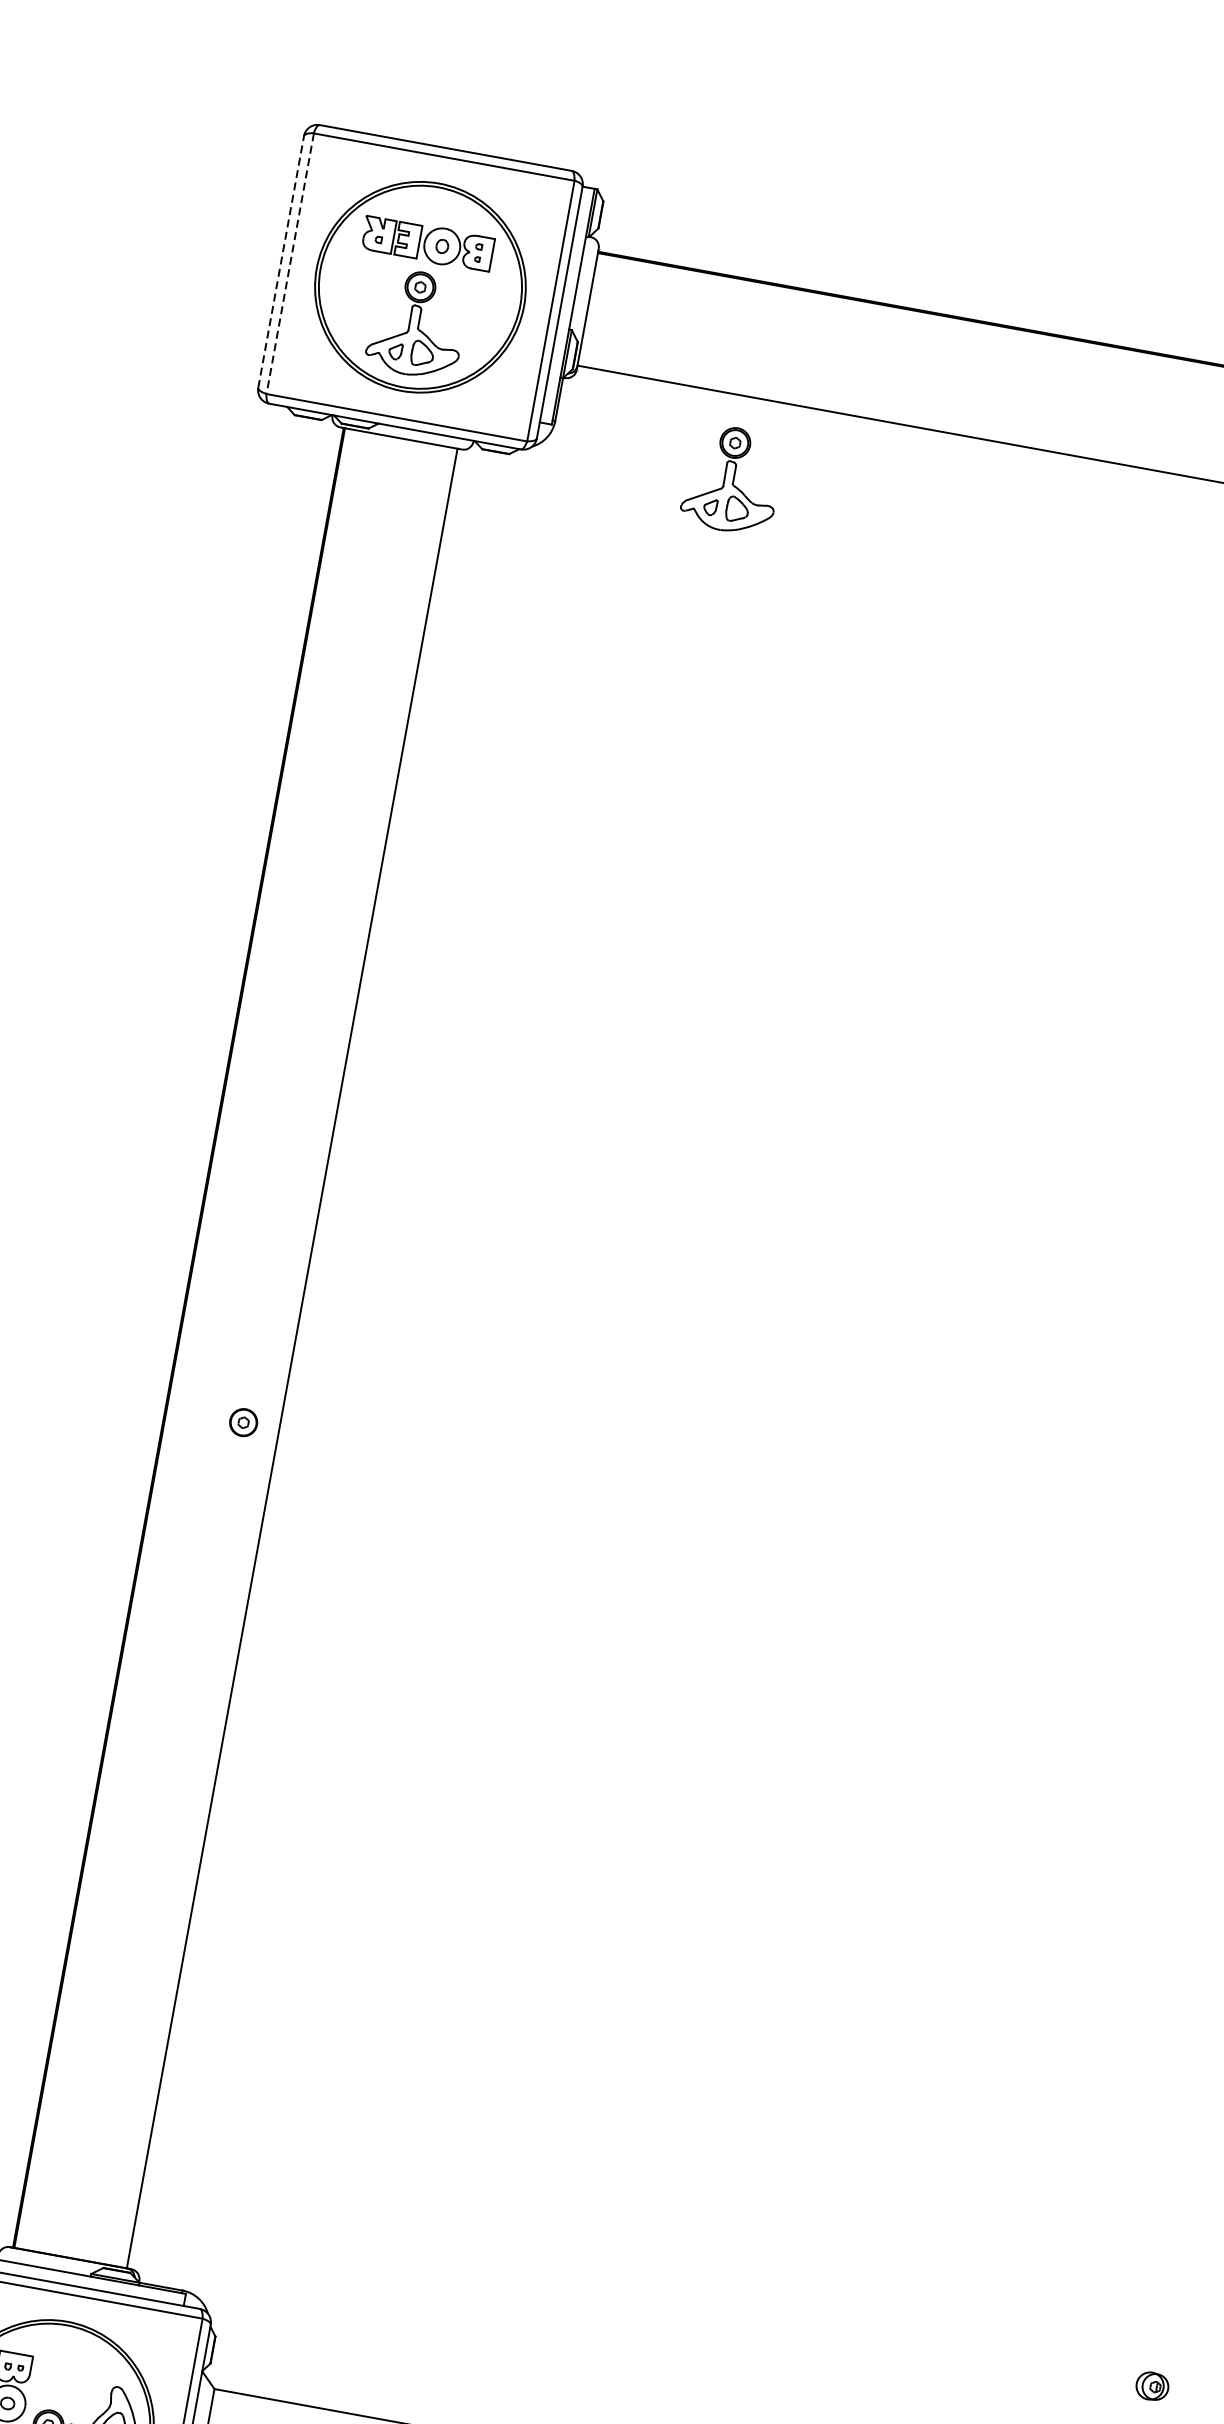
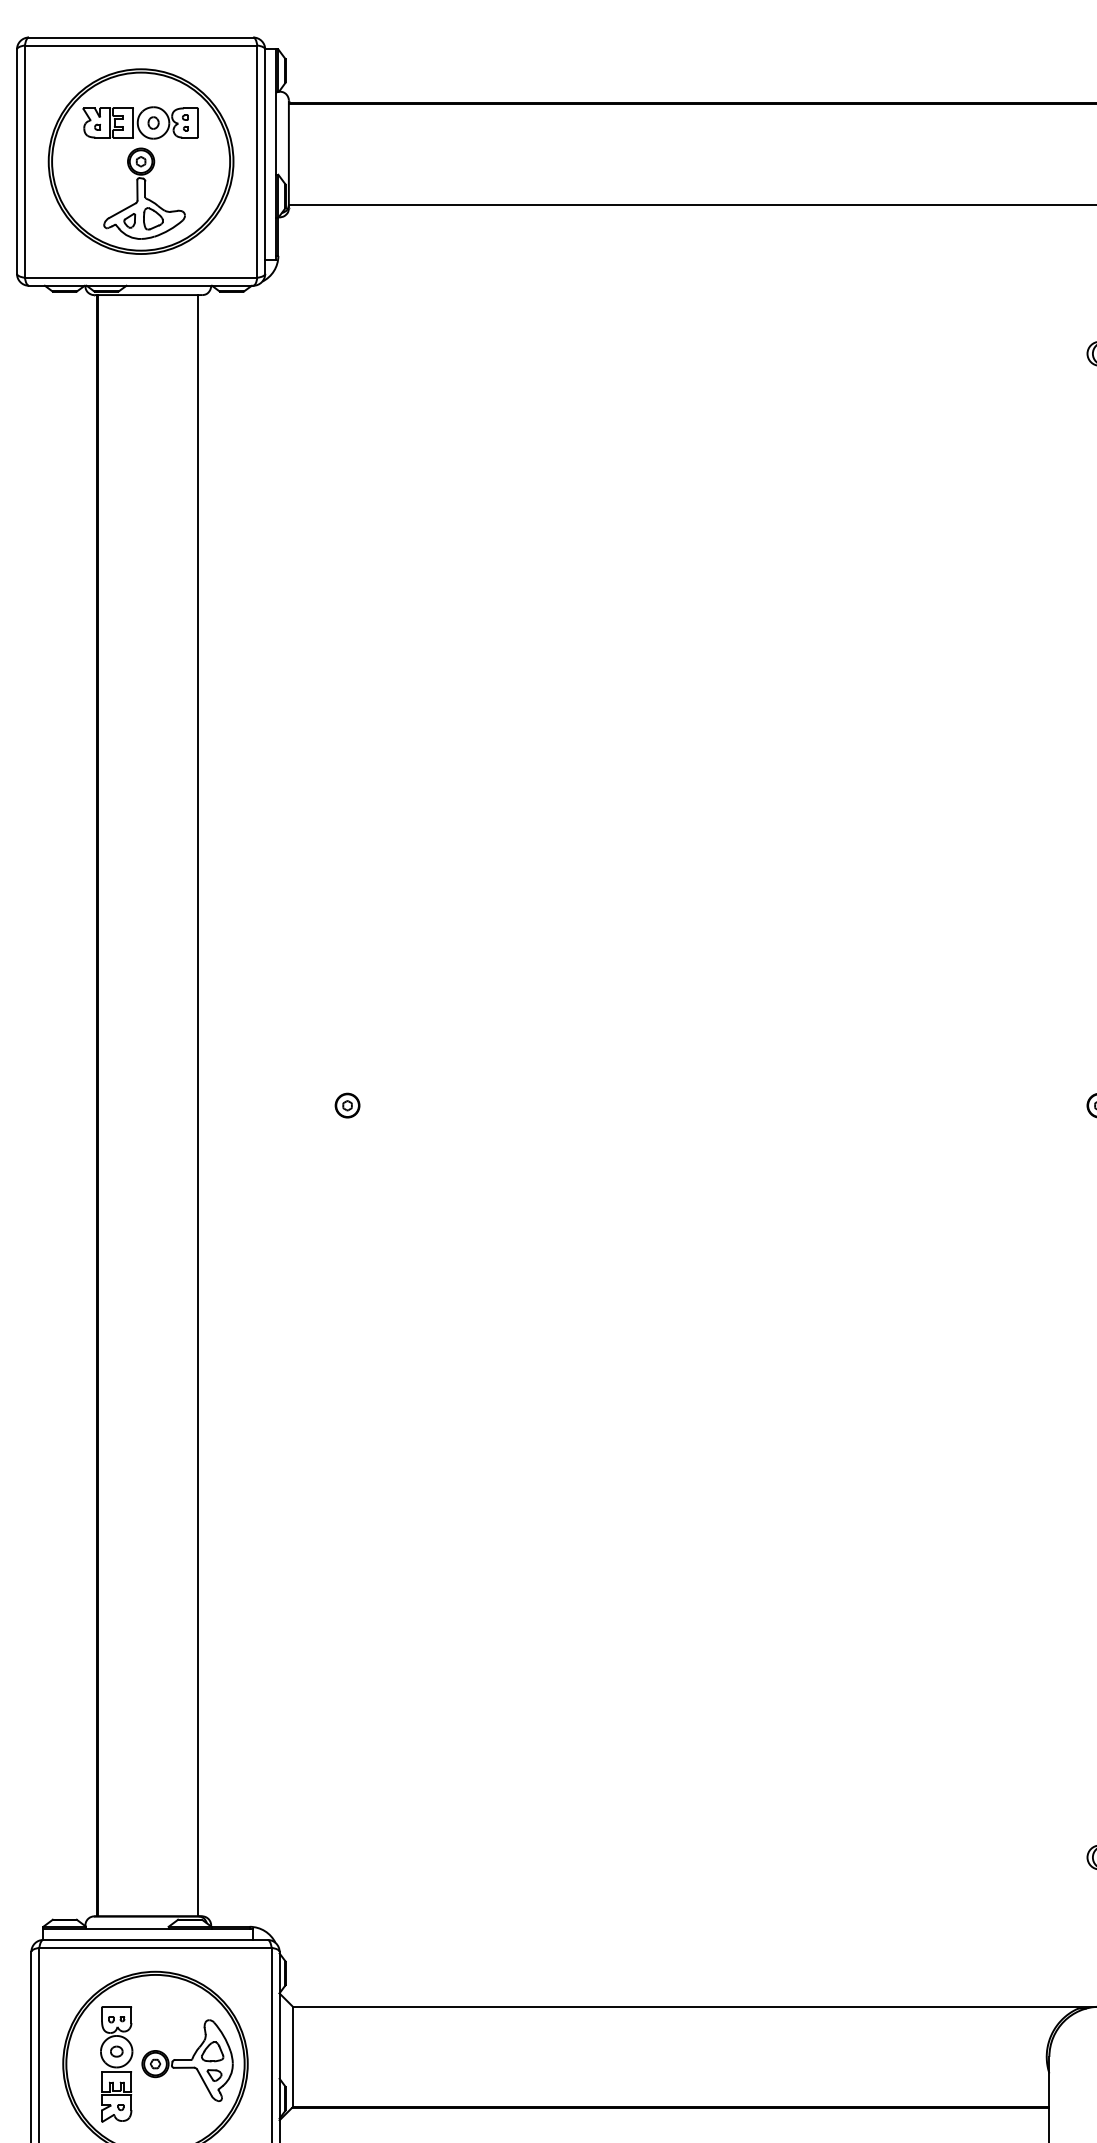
line: (281, 261) -> (17, 161), dashed -> solid
line: (290, 264) -> (25, 162), dashed -> solid
part: (732, 479) -> (440, 278), removed
part: (243, 1422) -> (347, 1105), moved

